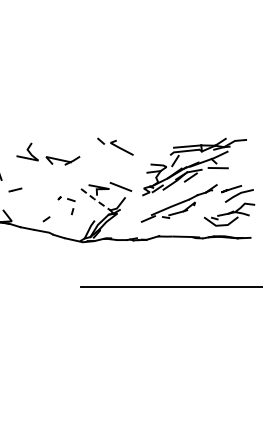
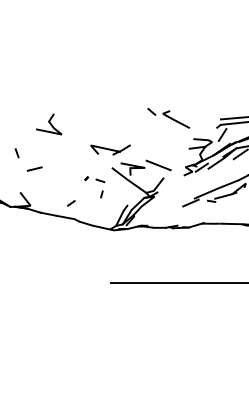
part: (115, 146) -> (168, 117), moved
part: (62, 160) -> (109, 149), moved
line: (94, 199) -> (127, 180), dashed -> solid

